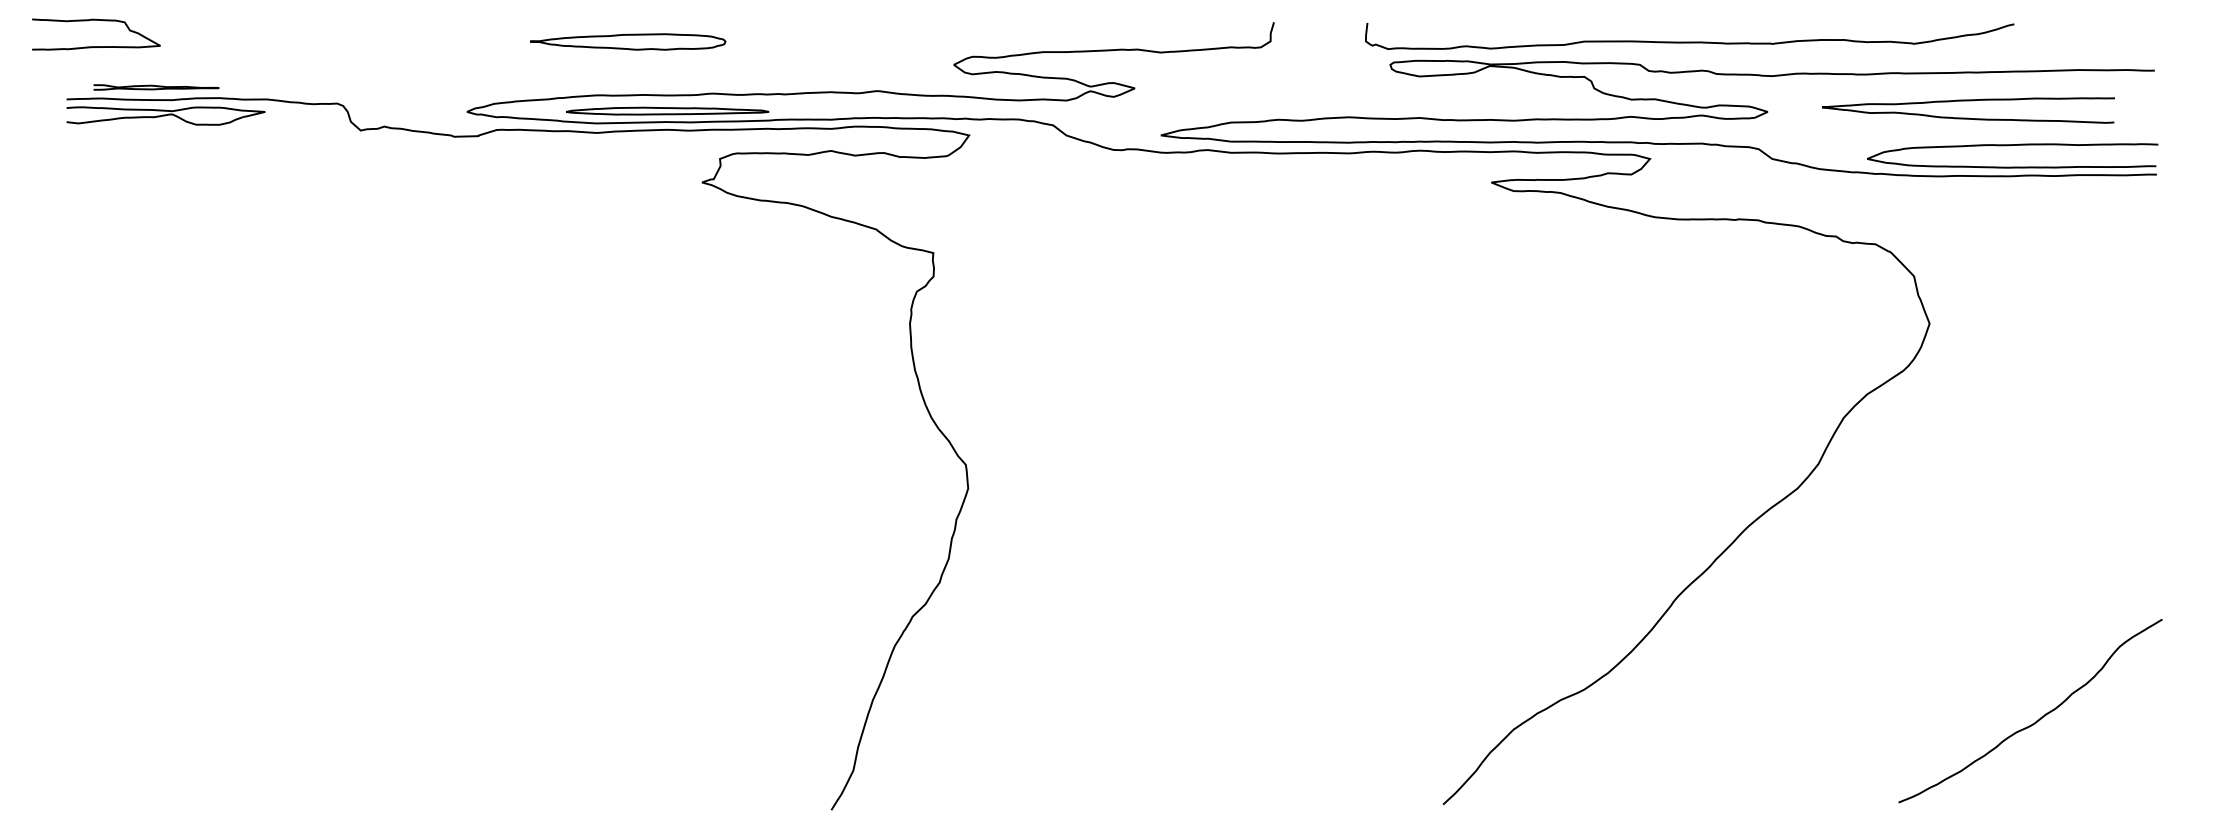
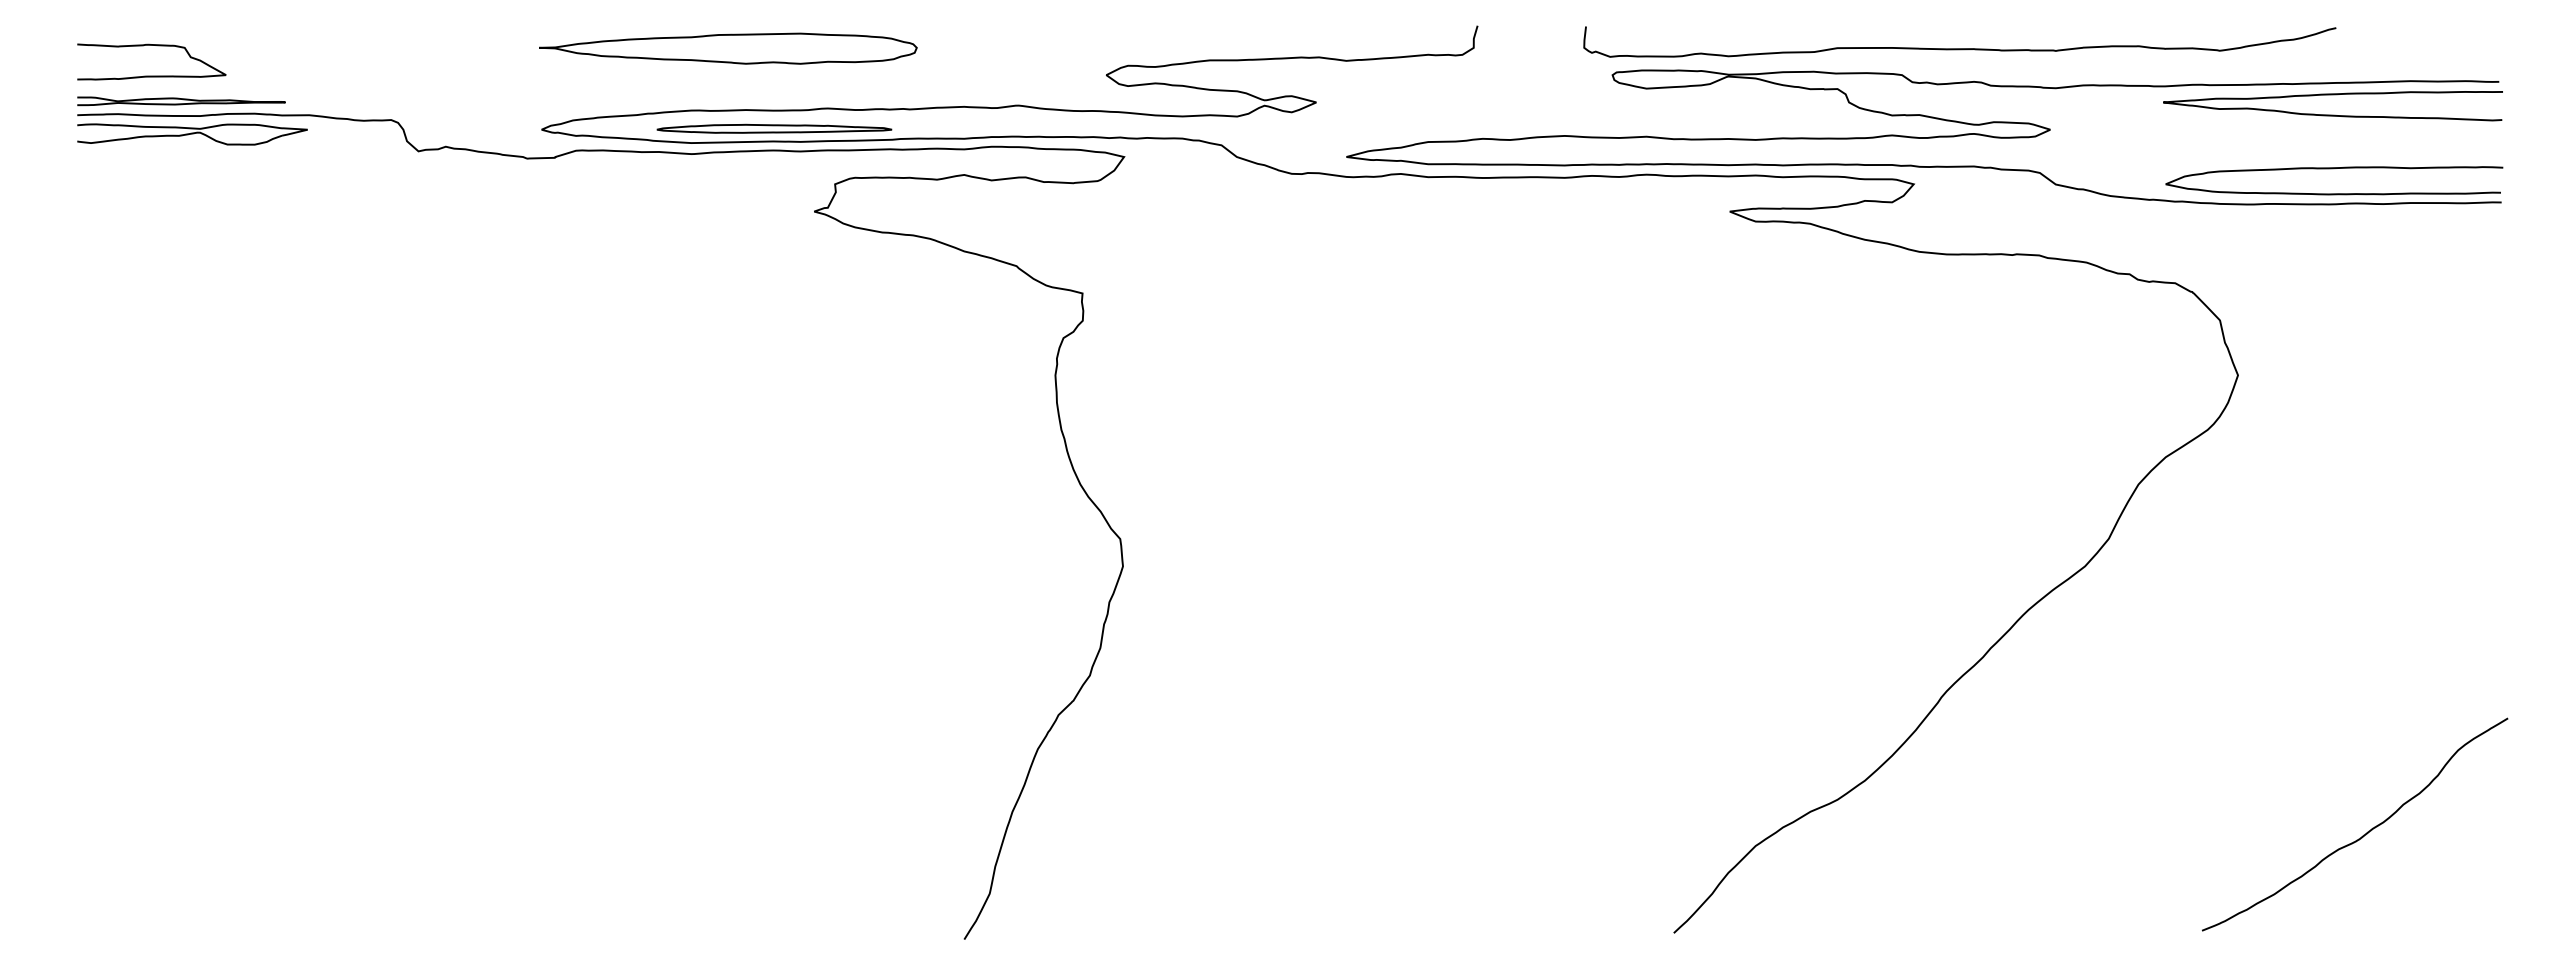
part: (628, 41) -> (728, 48), size x1.67
curve: (96, 46) -> (151, 75), moved
part: (156, 87) -> (181, 101), size x1.43
curve: (1967, 117) -> (2332, 114), moved

